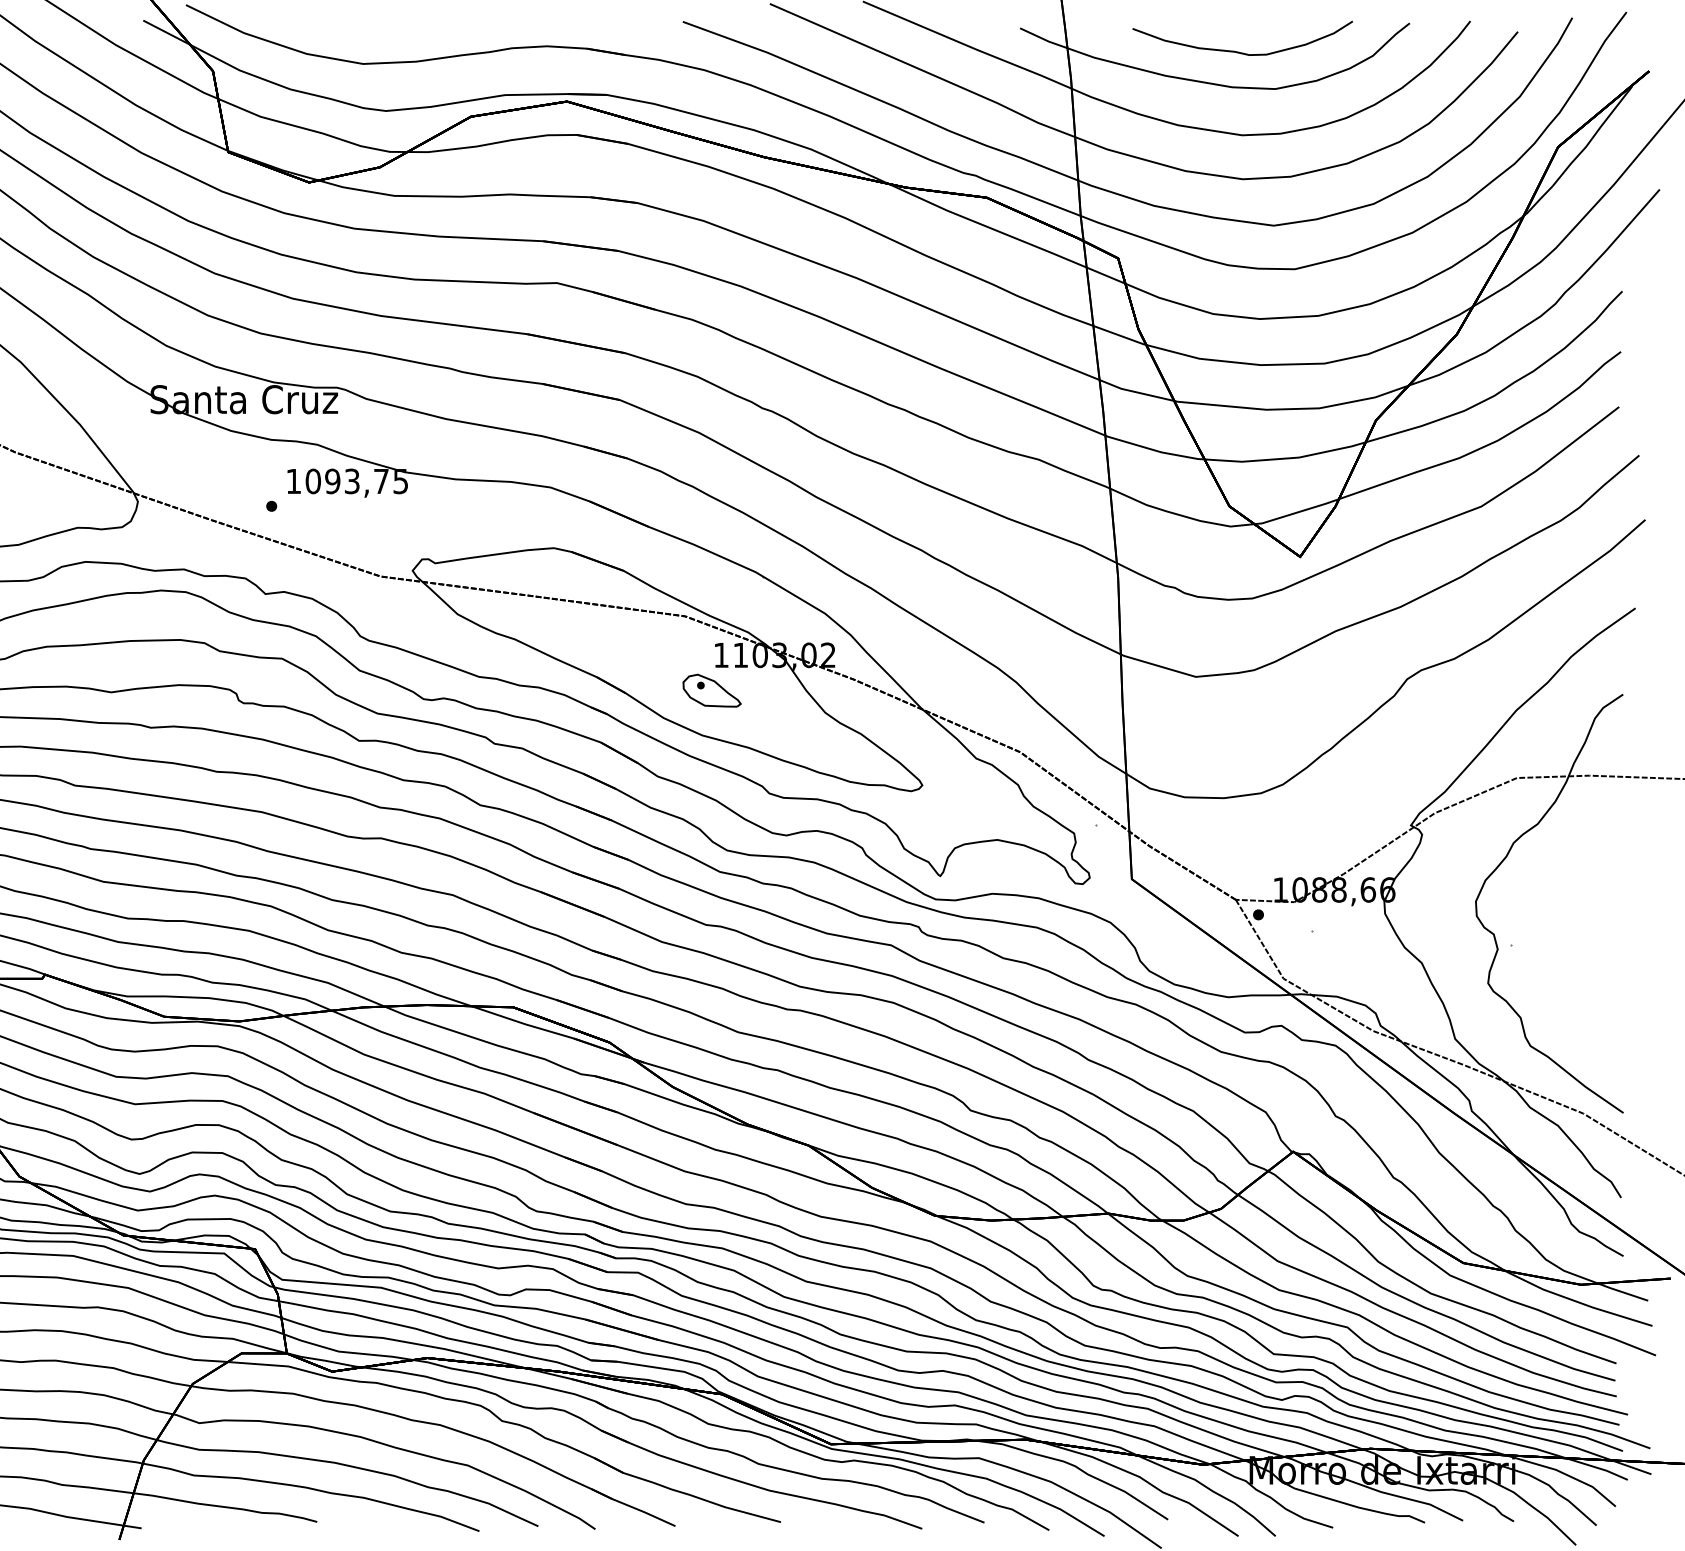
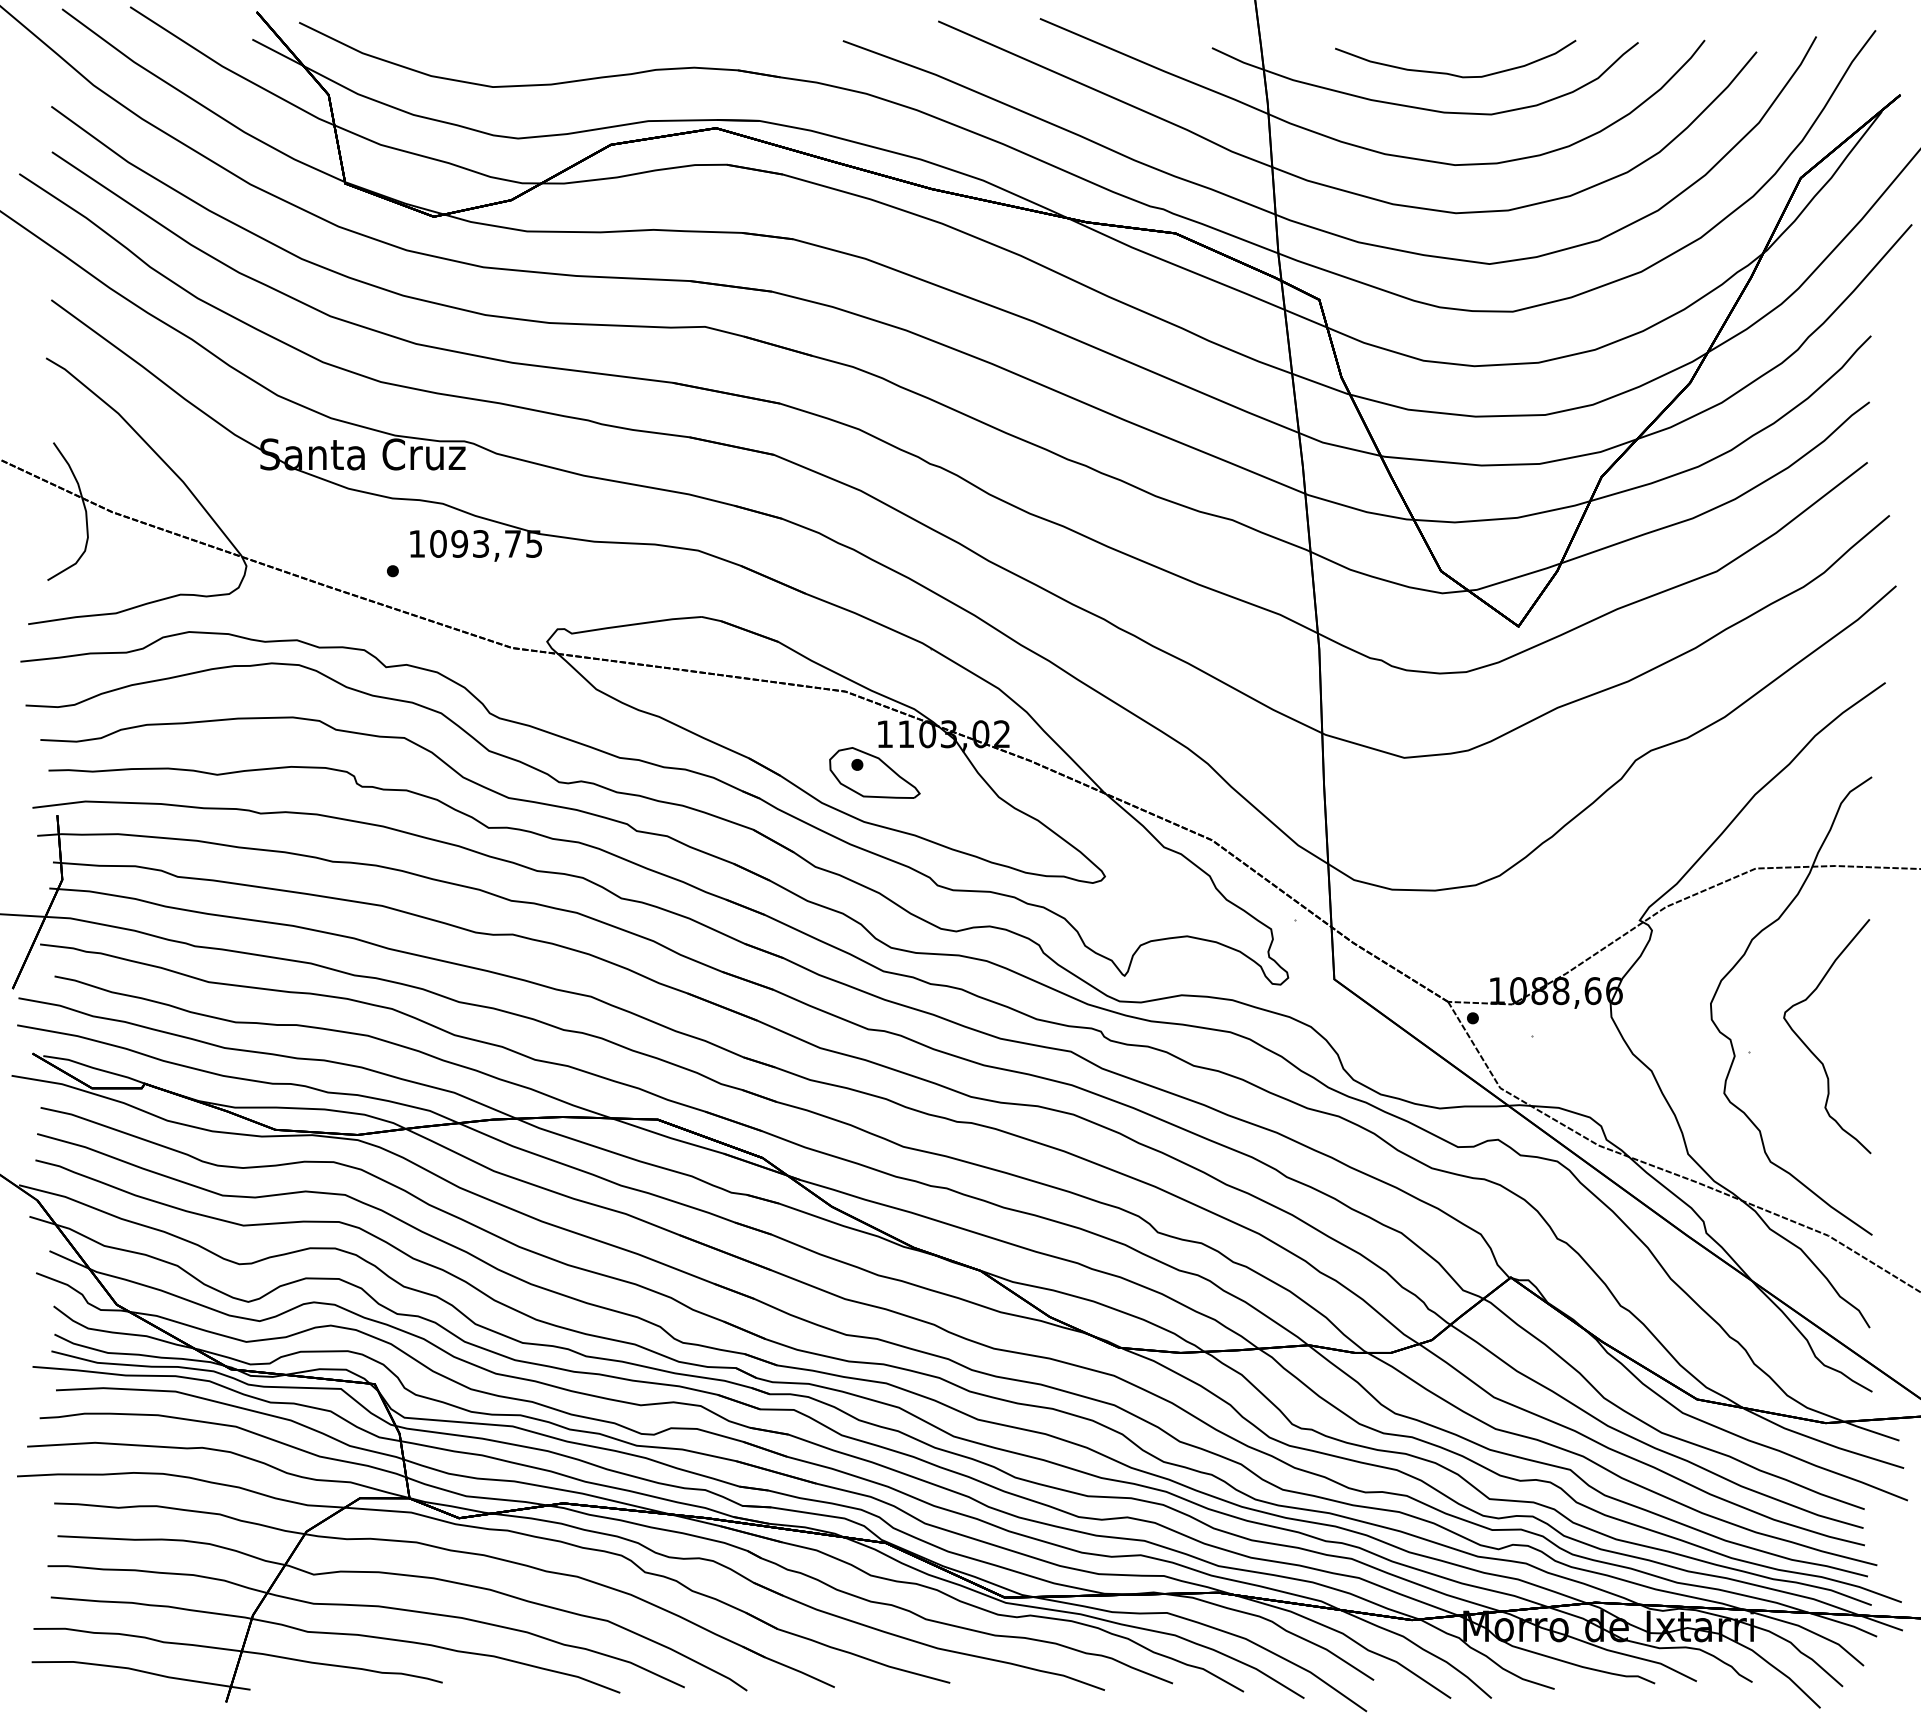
part: (711, 690) -> (874, 772), size x1.43
curve: (1568, 945) -> (1812, 1051), added

